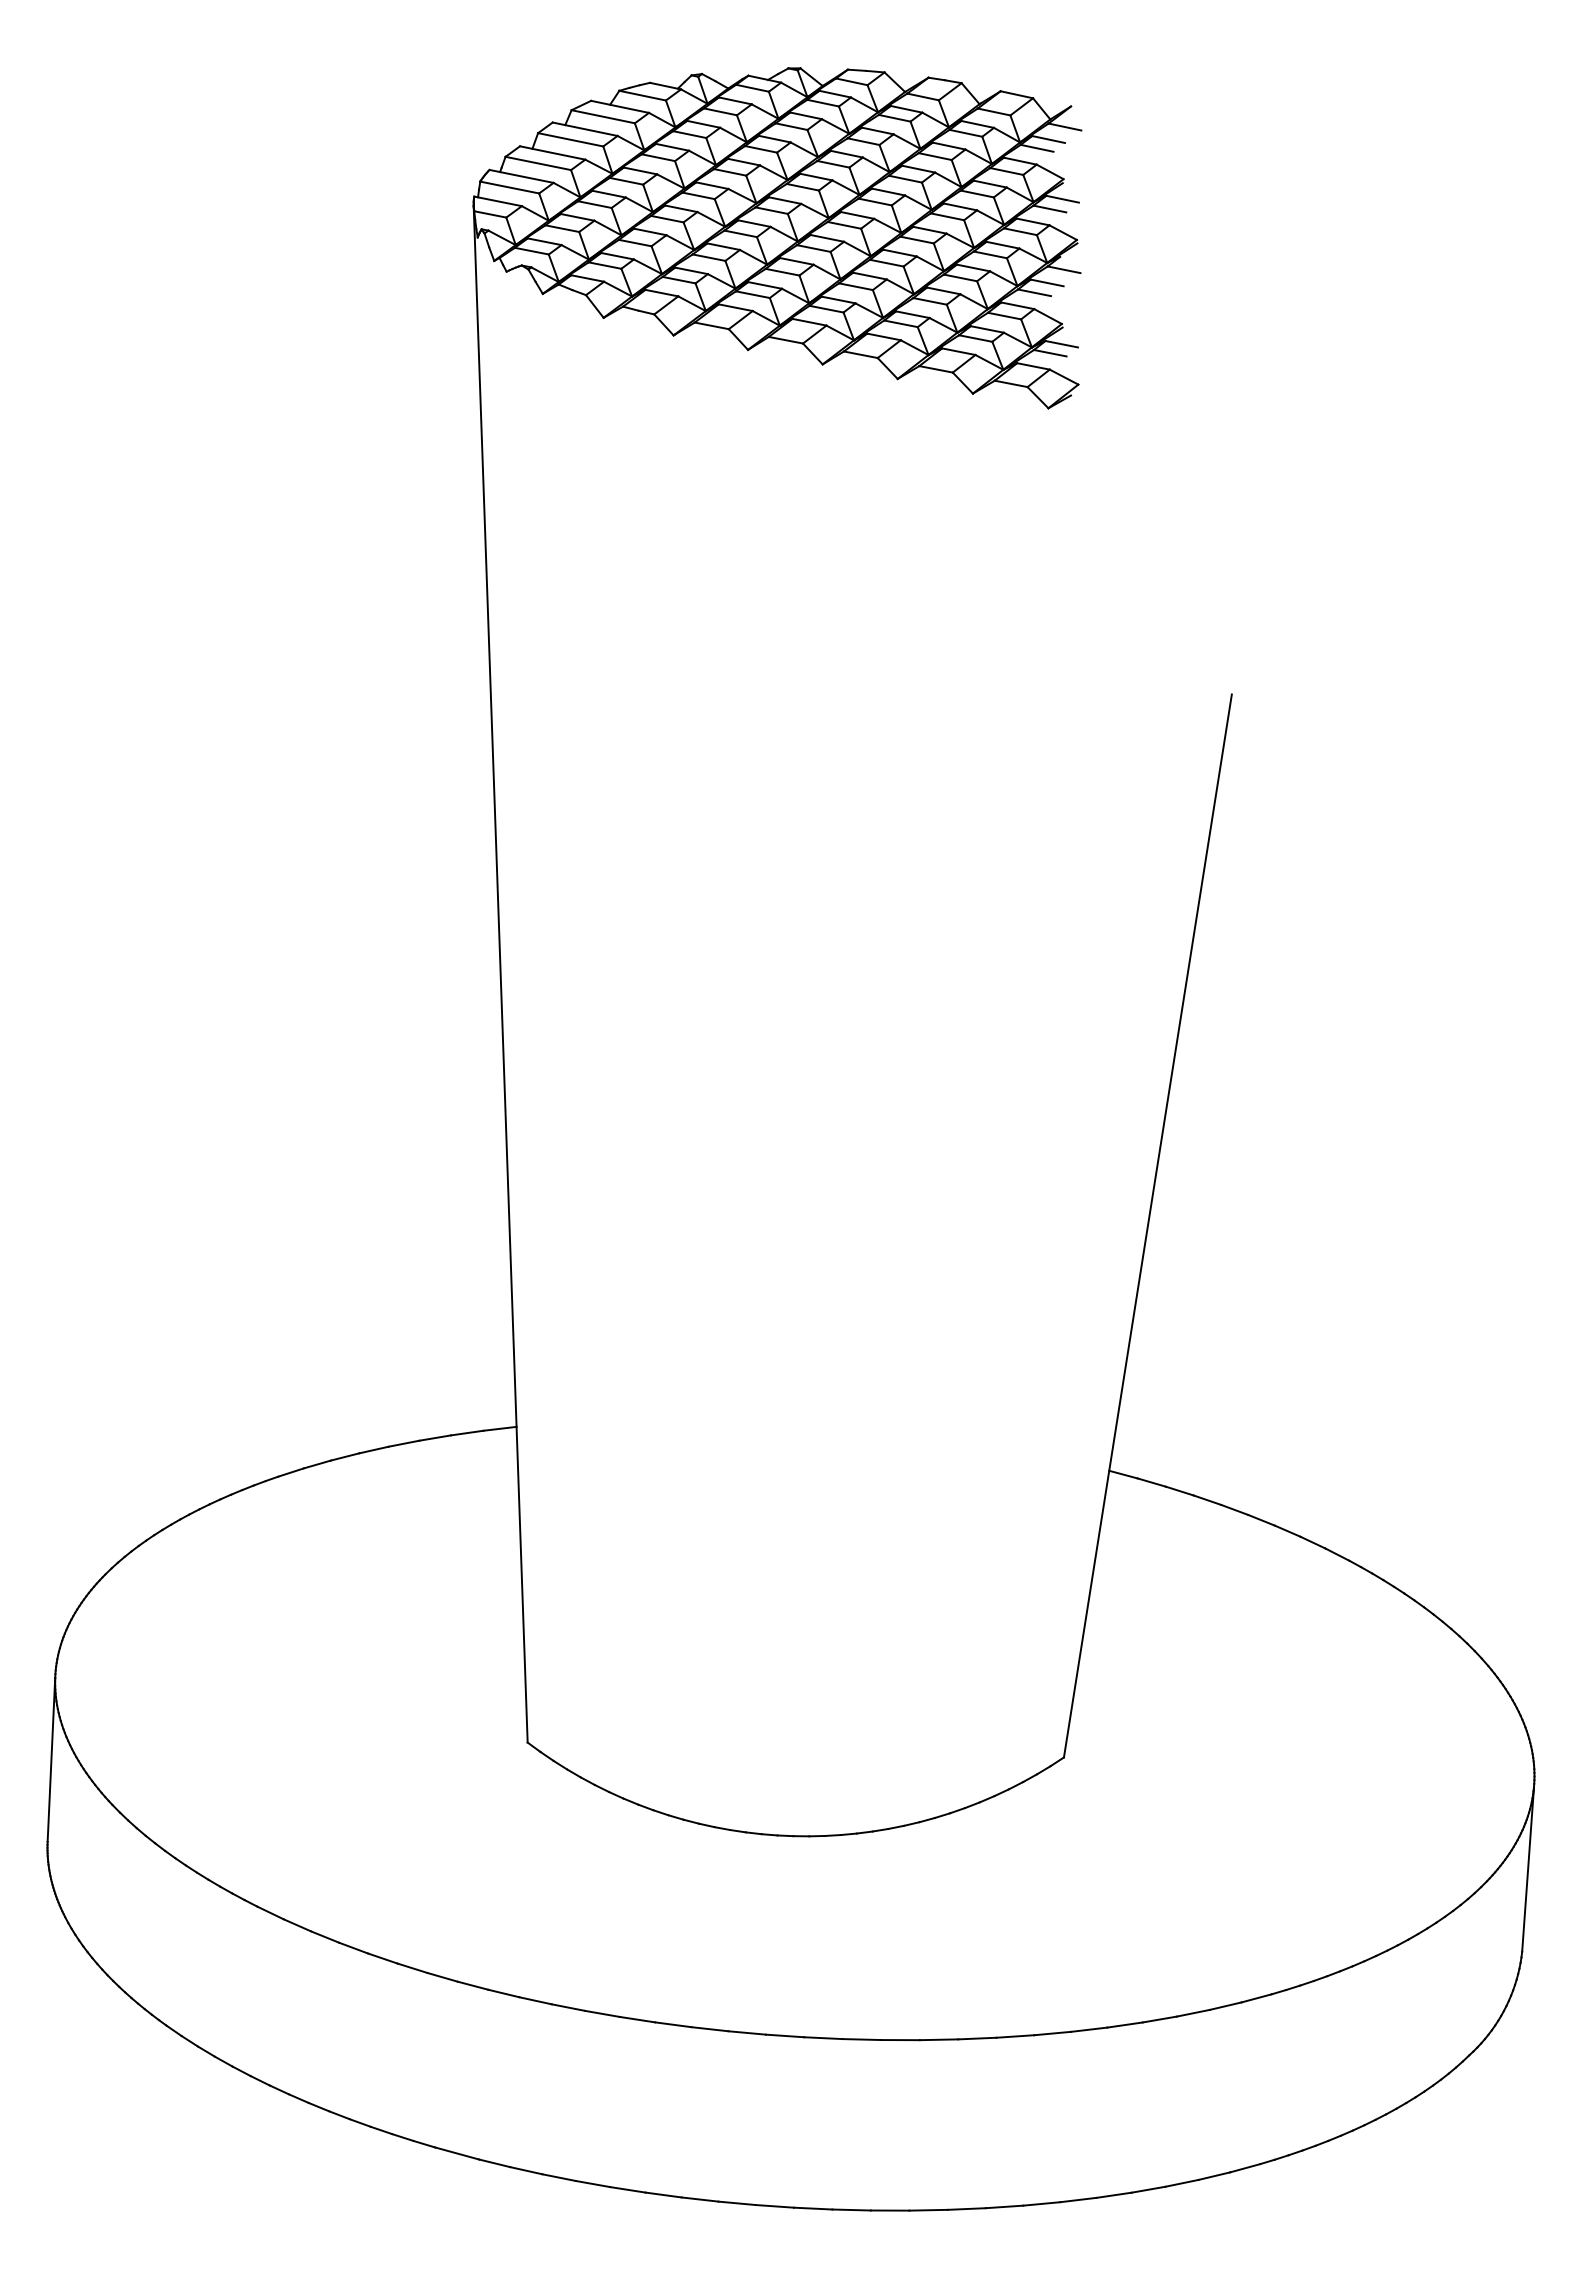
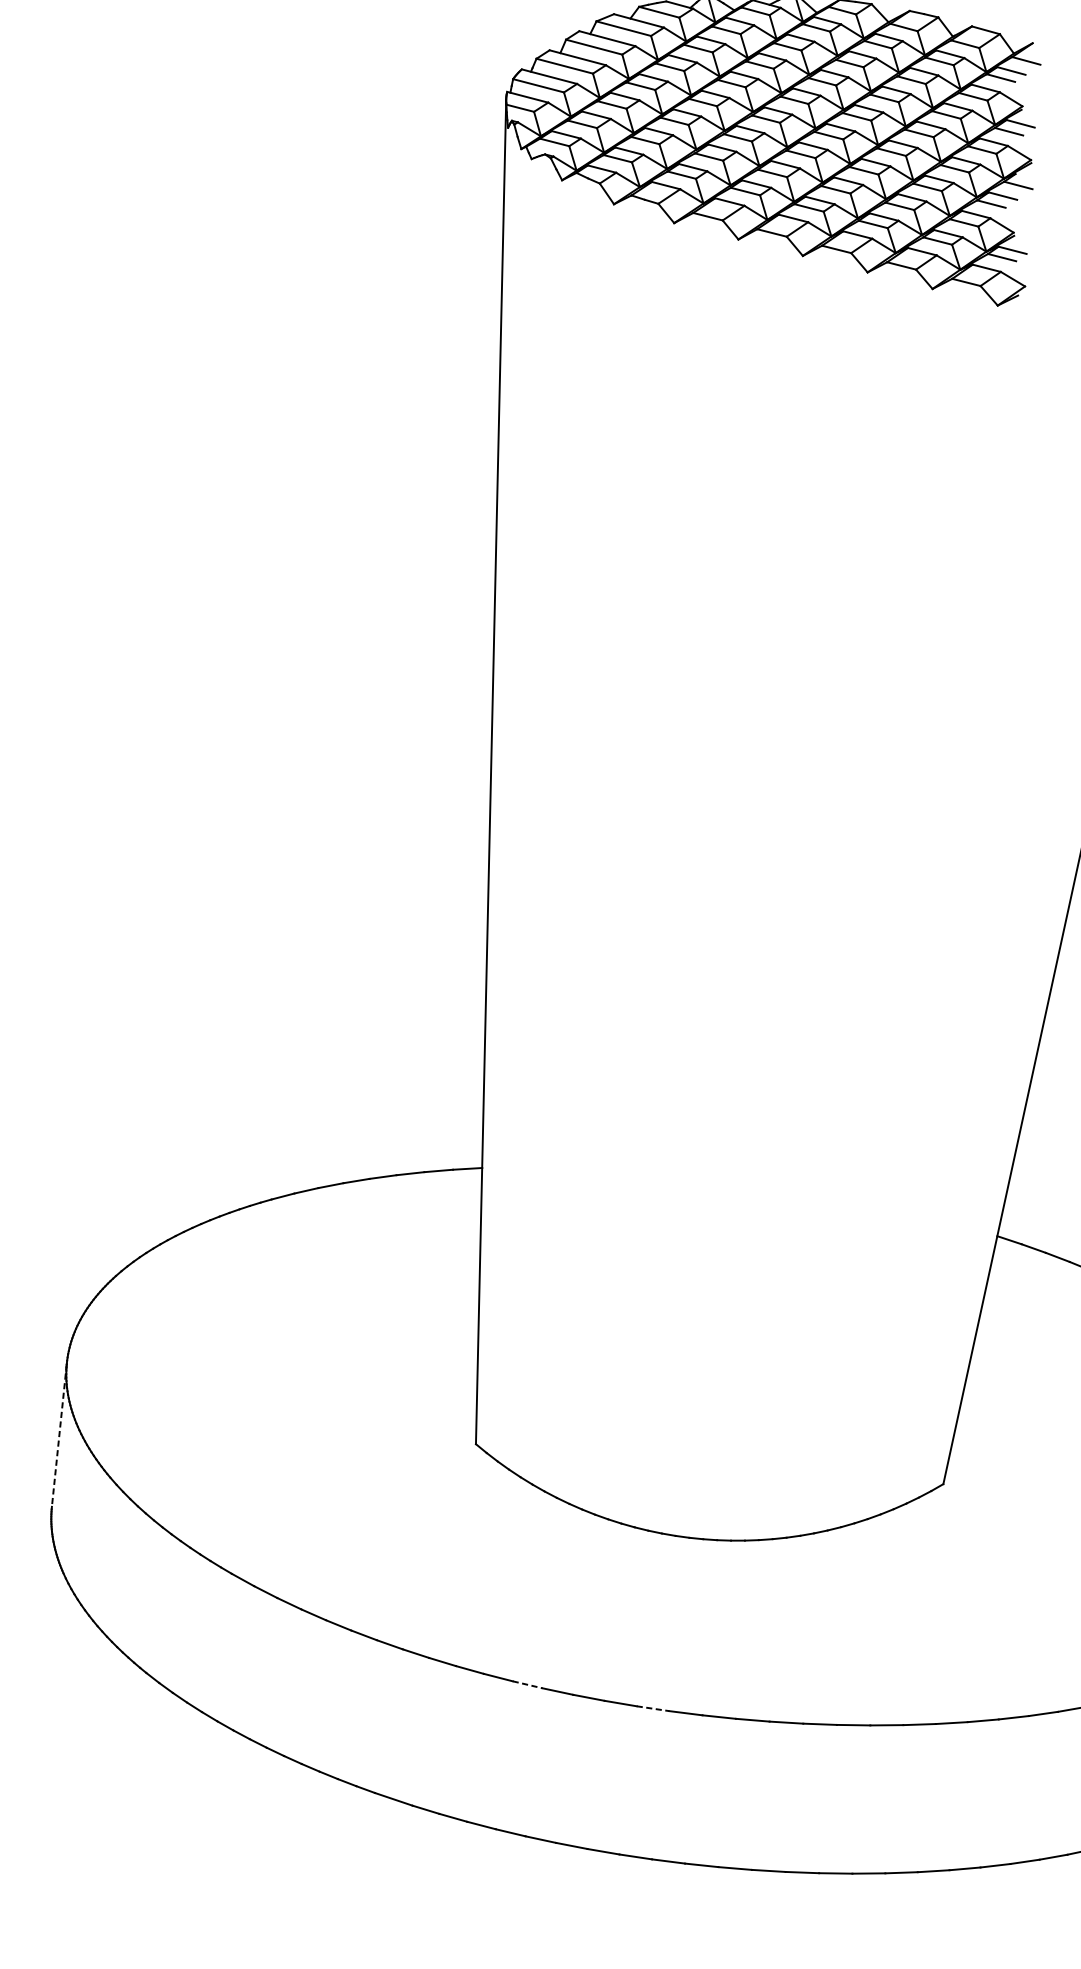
line: (51, 1760) -> (59, 1435), solid -> dashed
line: (602, 2013) -> (527, 1684), solid -> dashed
line: (747, 2032) -> (653, 1708), solid -> dashed

